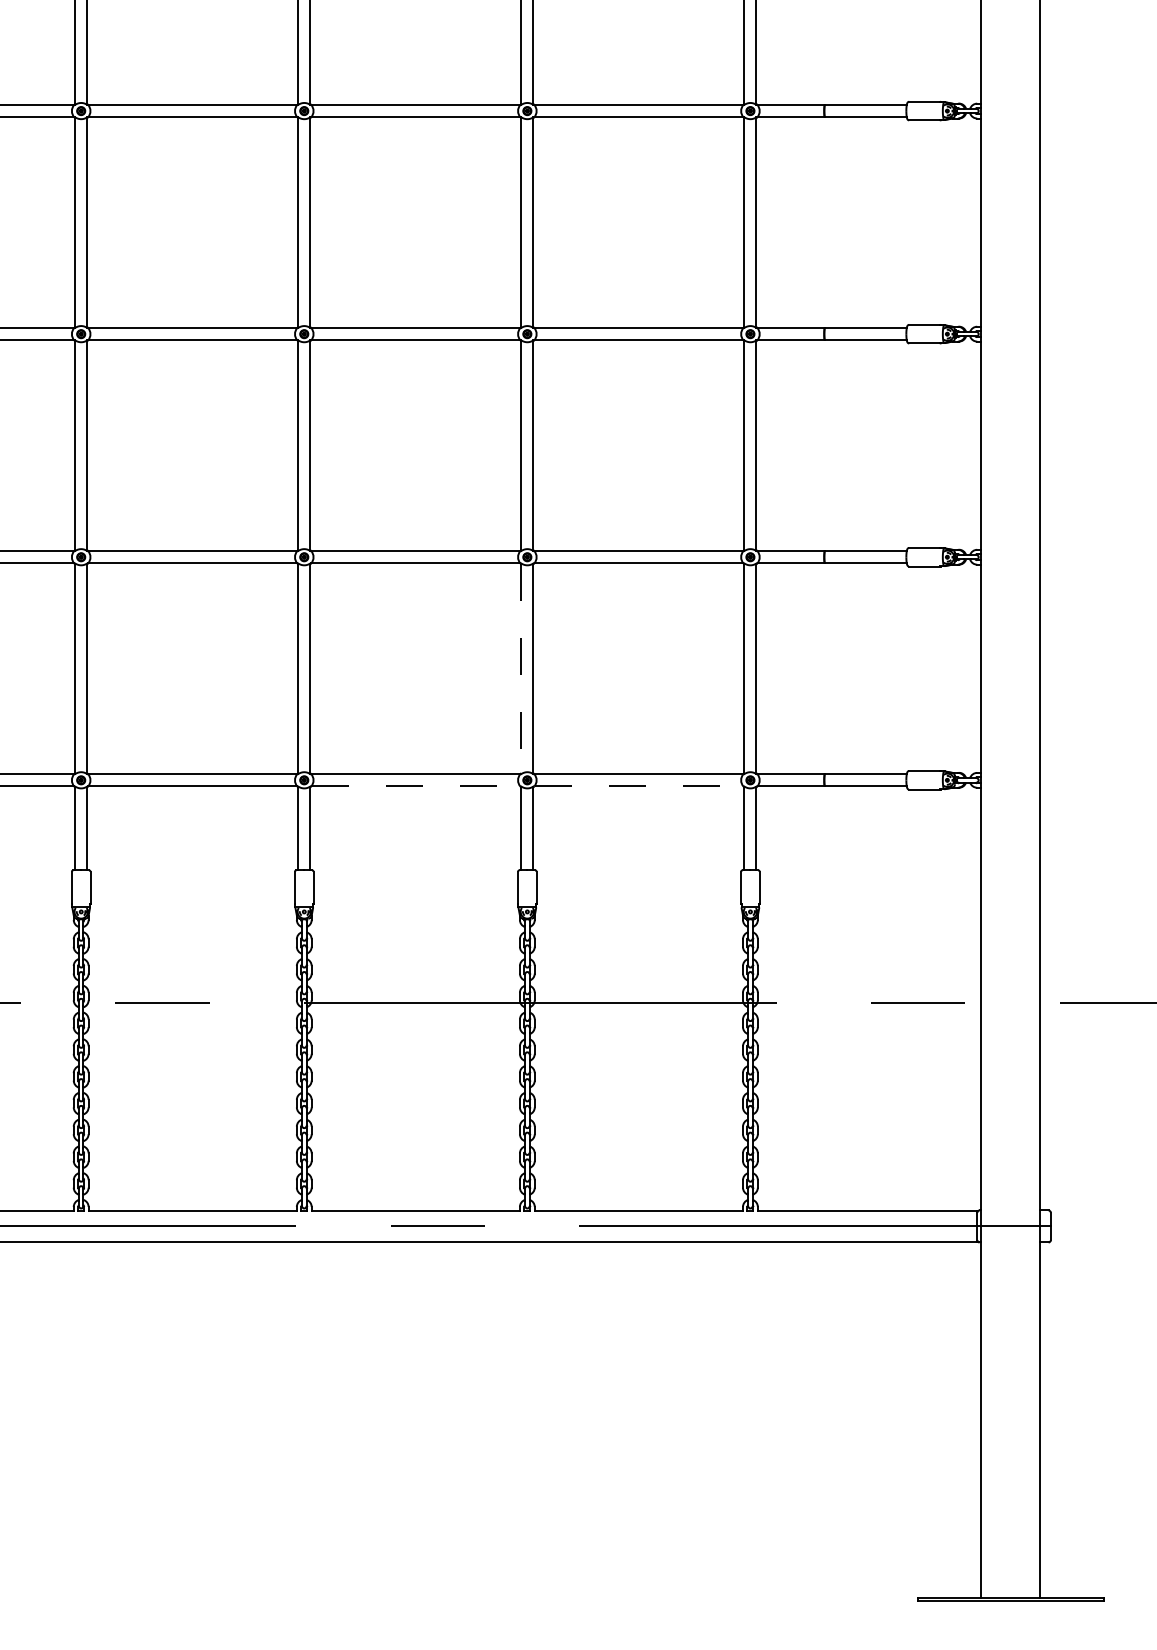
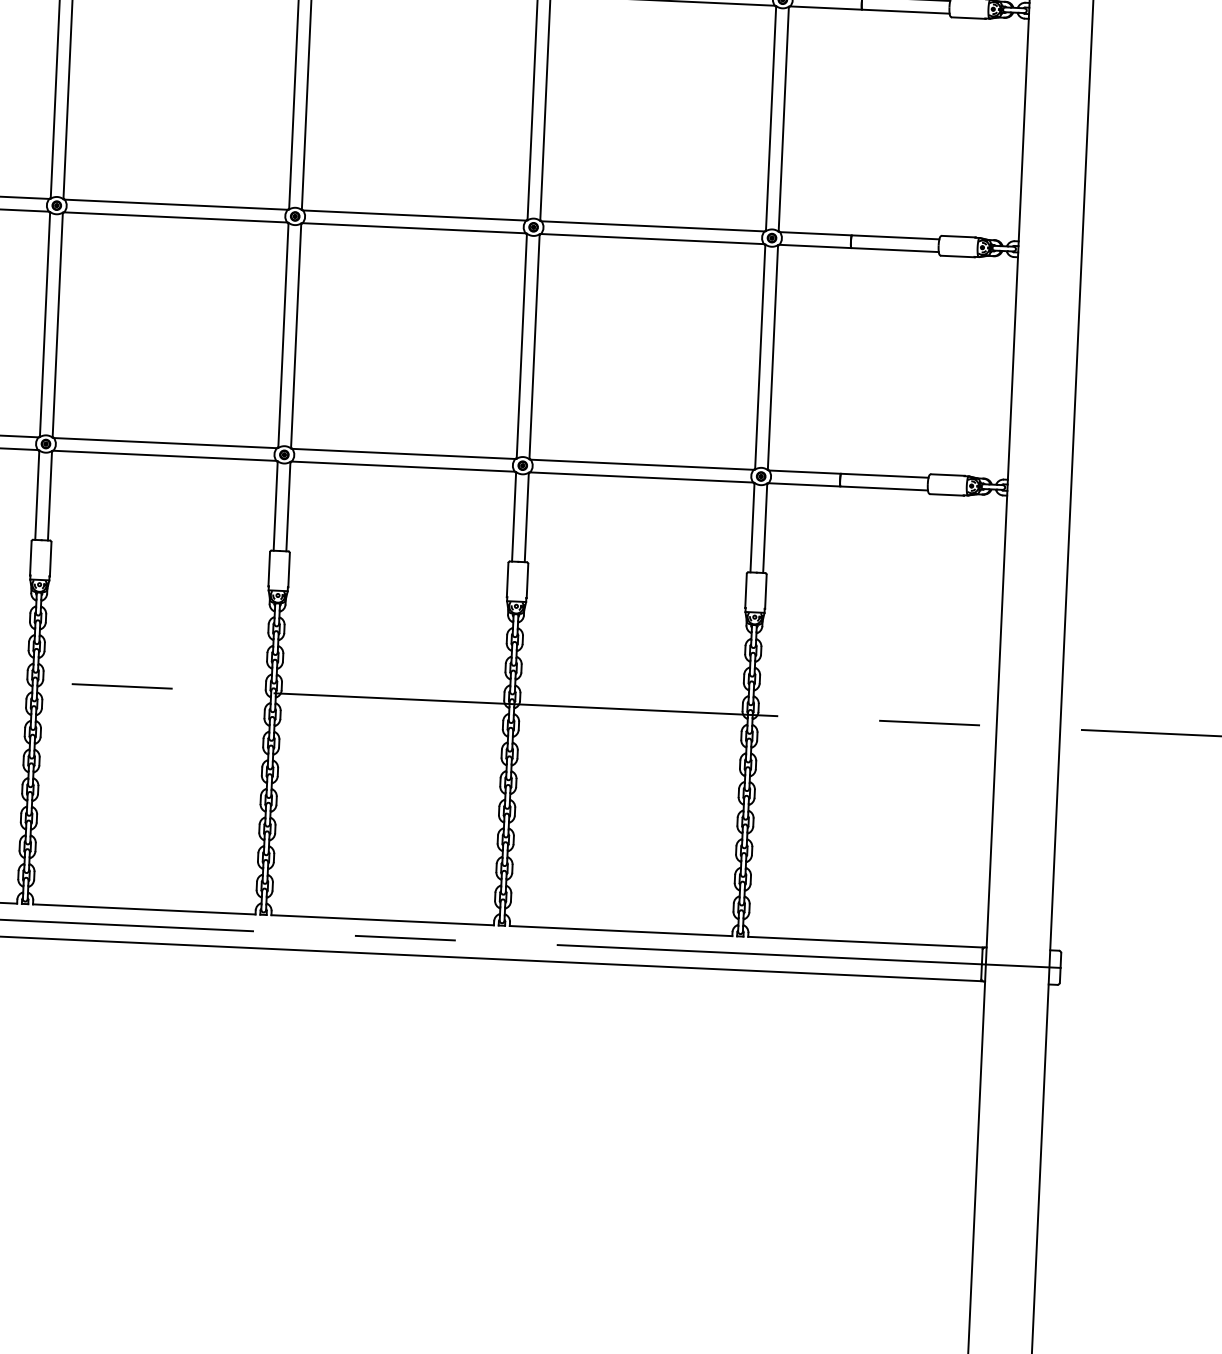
line: (521, 669) -> (521, 346), dashed -> solid
line: (416, 786) -> (404, 466), dashed -> solid
line: (639, 786) -> (642, 477), dashed -> solid

